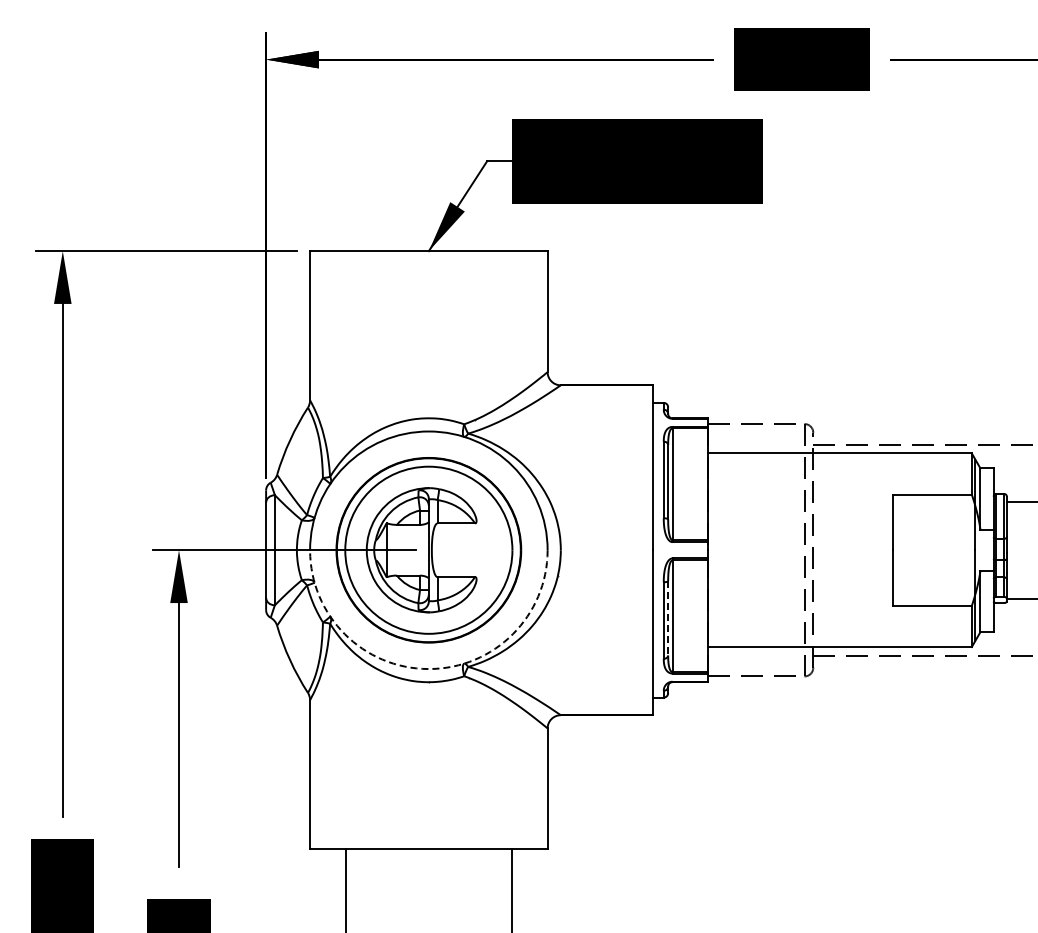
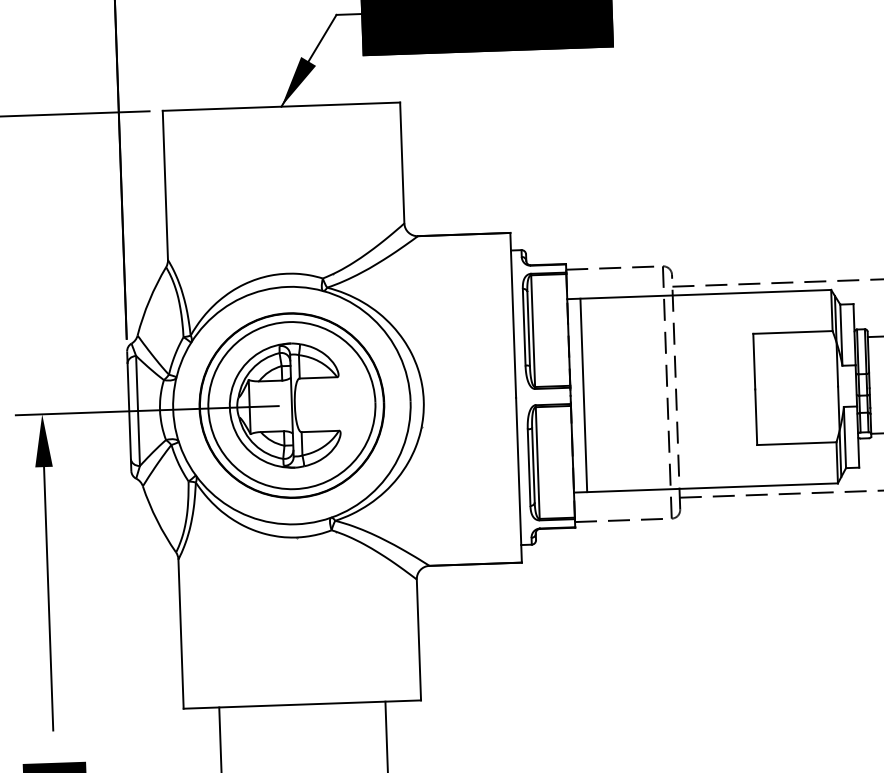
line: (720, 550) -> (583, 395), added
line: (668, 618) -> (533, 465), dashed -> solid
arc: (428, 669) -> (295, 524), dashed -> solid

